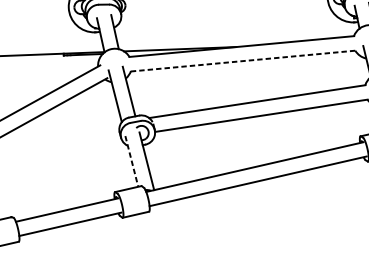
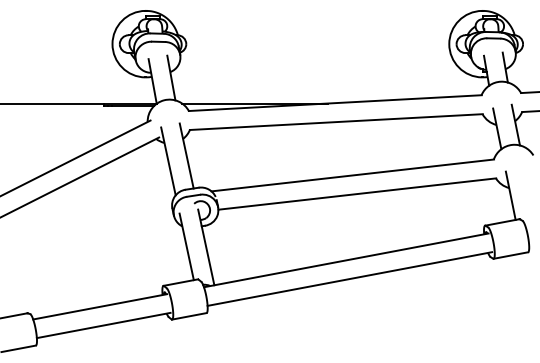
line: (243, 61) -> (336, 122), dashed -> solid
line: (131, 161) -> (186, 247), dashed -> solid

